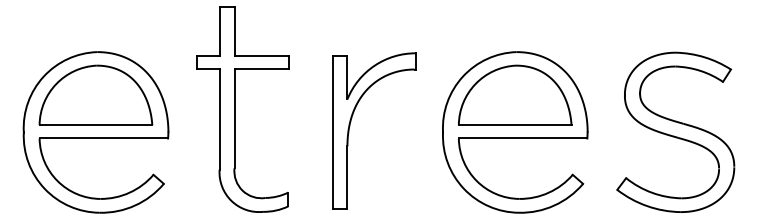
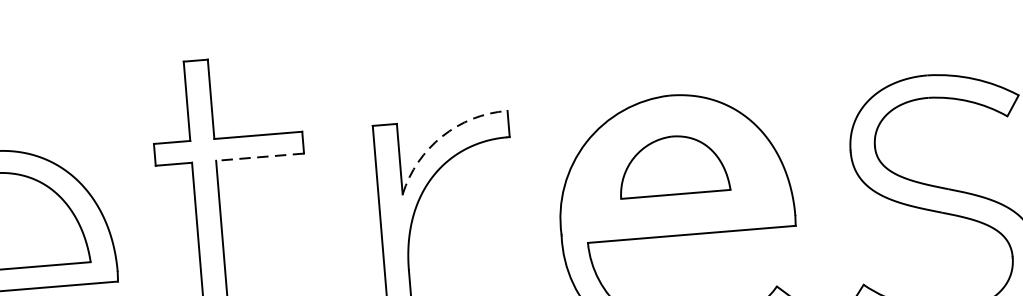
arc: (374, 65) -> (441, 136), solid -> dashed
line: (261, 69) -> (259, 157), solid -> dashed
part: (515, 94) -> (673, 164), size x0.6

